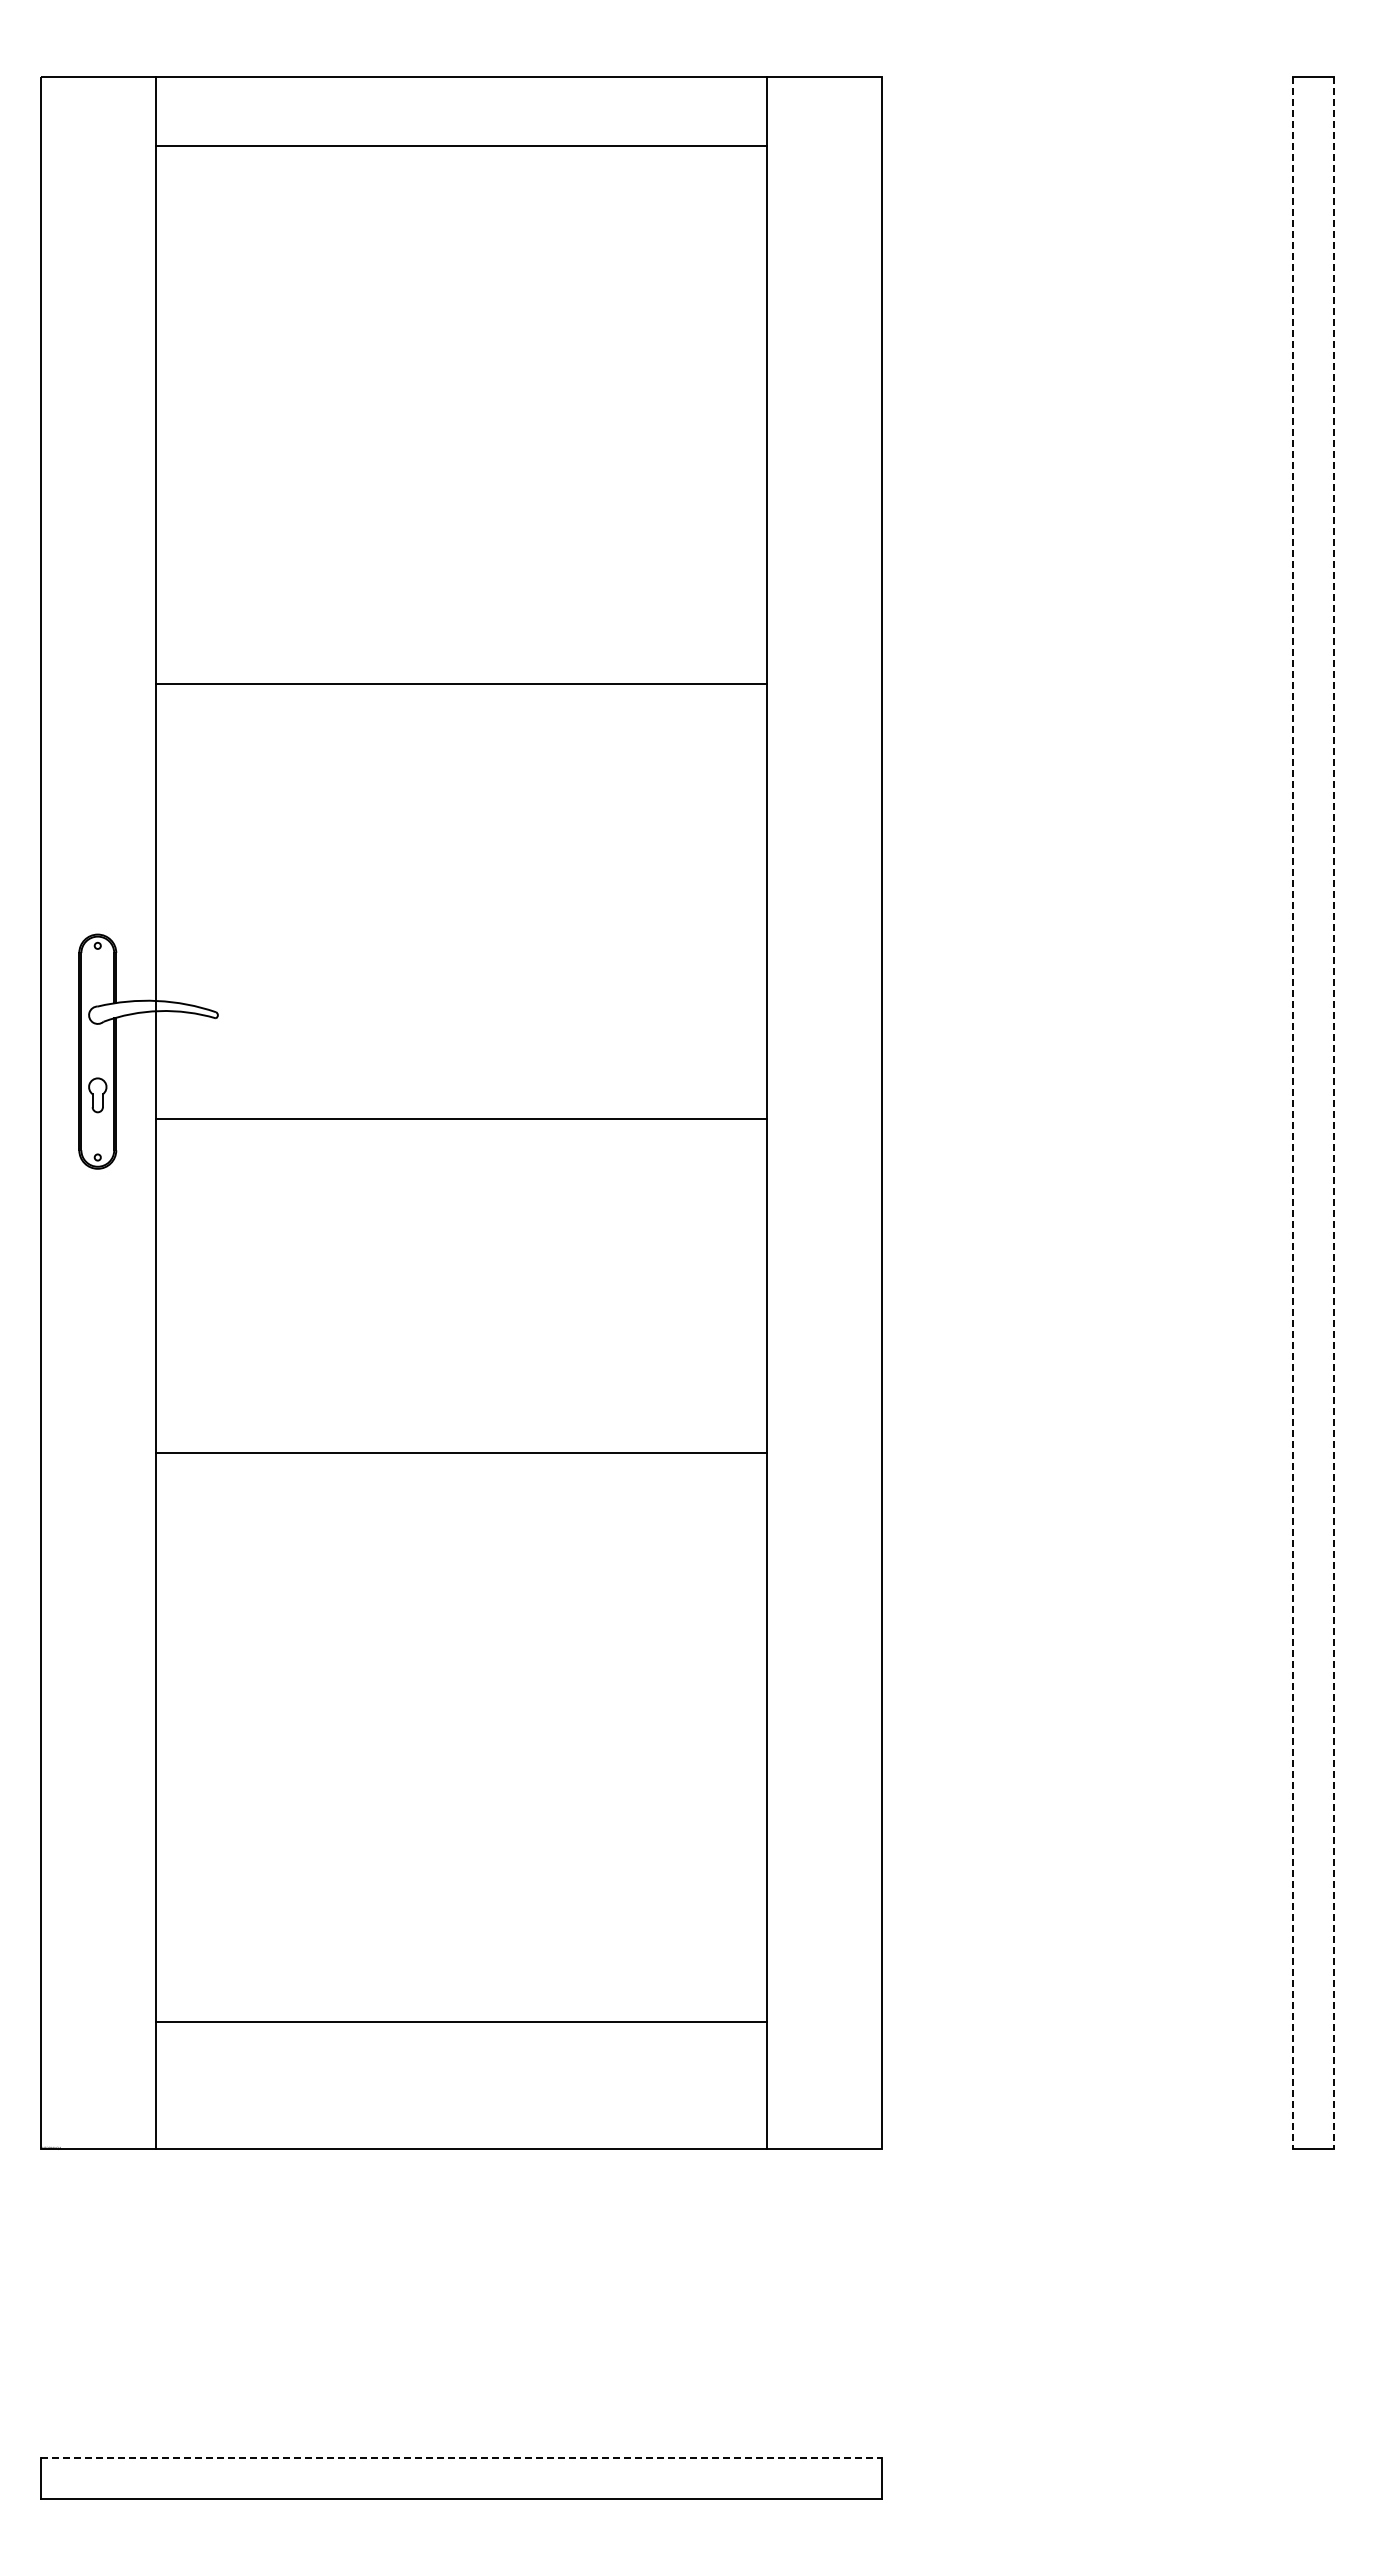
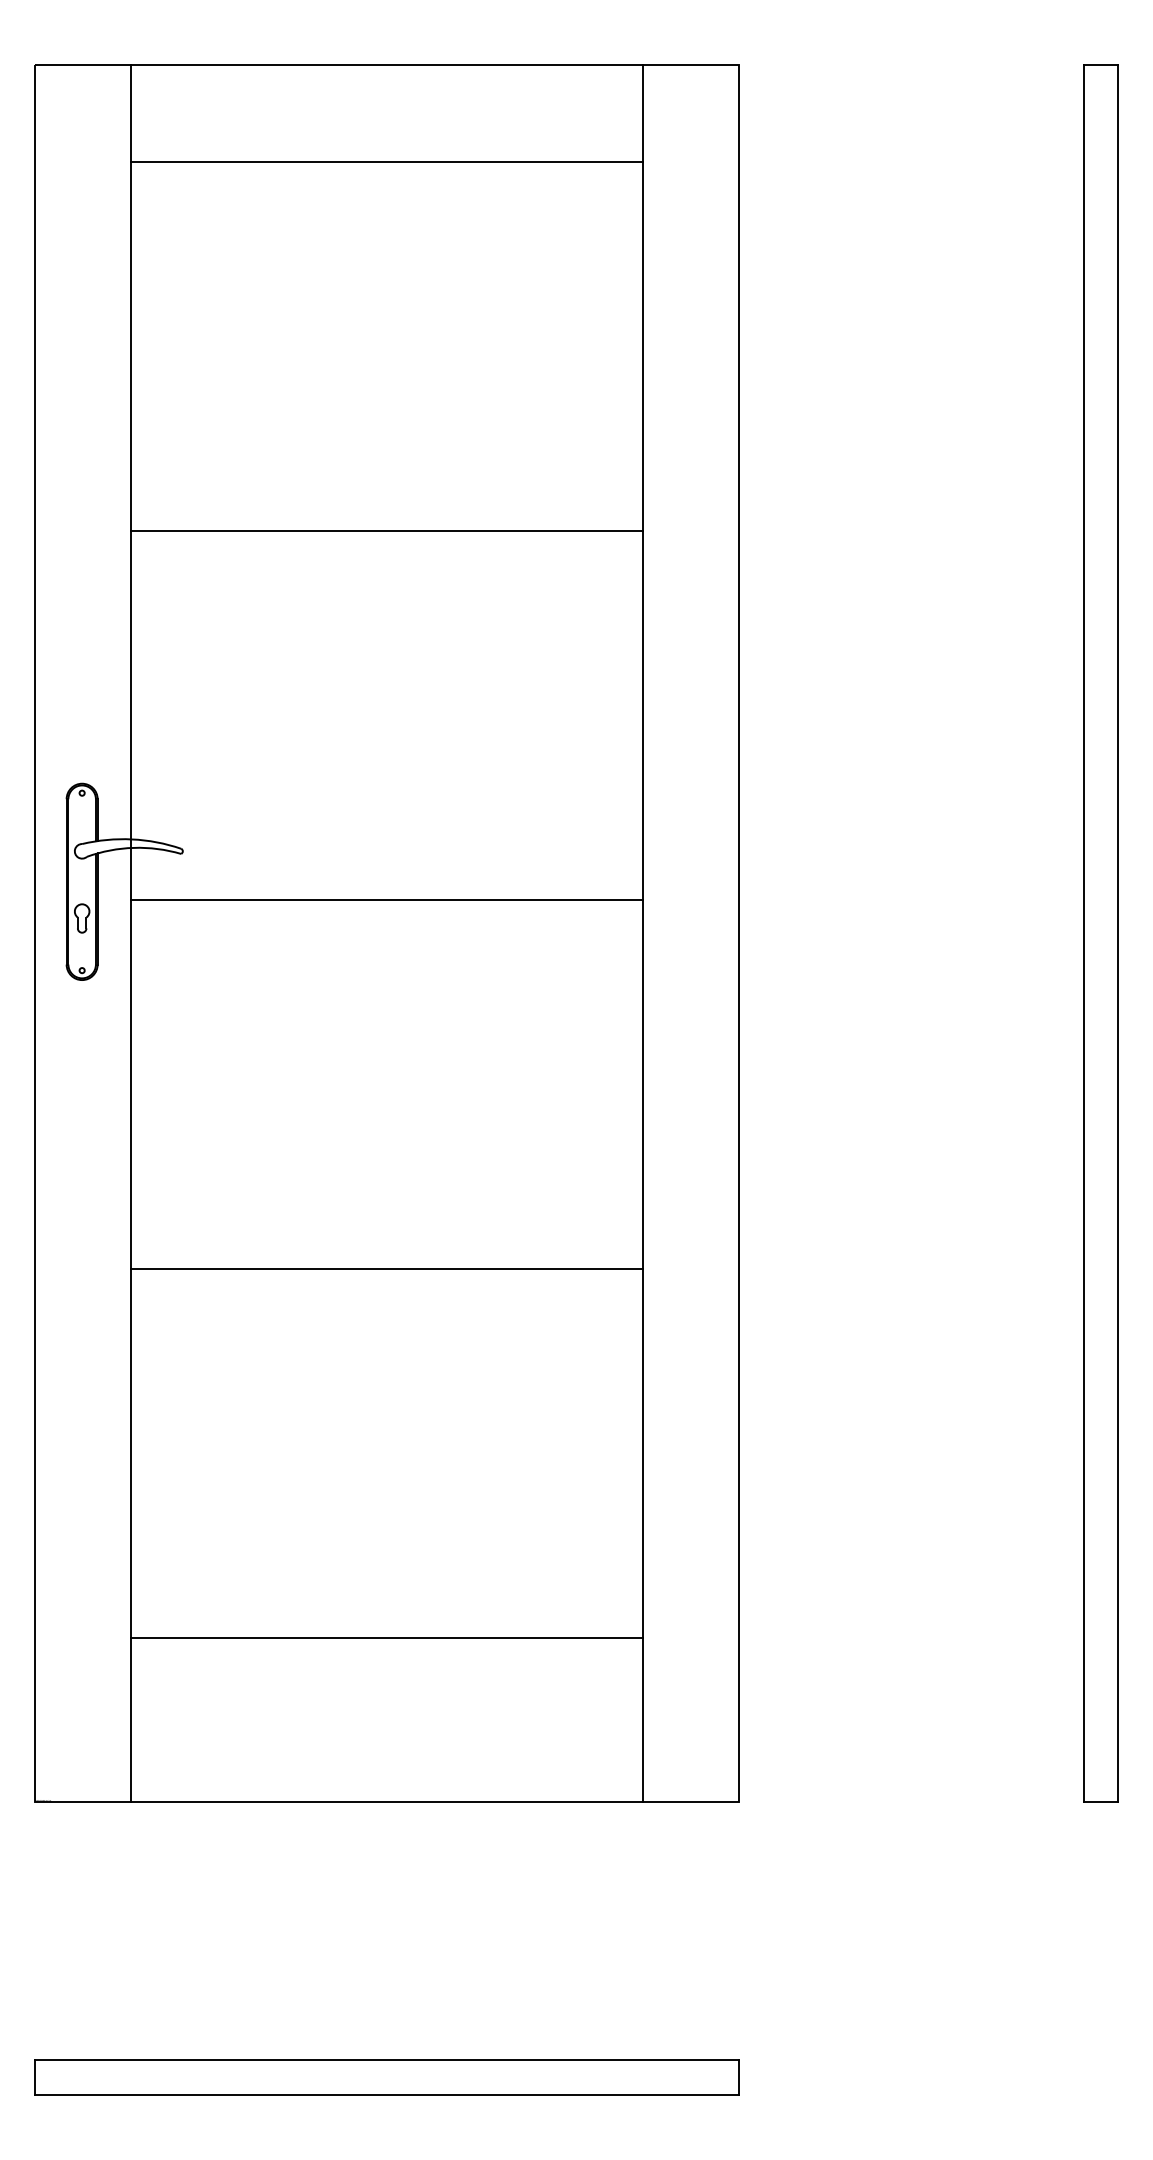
line: (461, 146) -> (387, 161), moved
line: (461, 683) -> (387, 530), moved
line: (1292, 1113) -> (1083, 933), dashed -> solid
line: (1333, 1113) -> (1118, 933), dashed -> solid
line: (461, 1119) -> (387, 900), moved
line: (461, 1452) -> (387, 1269), moved
line: (461, 2022) -> (387, 1638), moved
line: (461, 2457) -> (387, 2060), dashed -> solid

